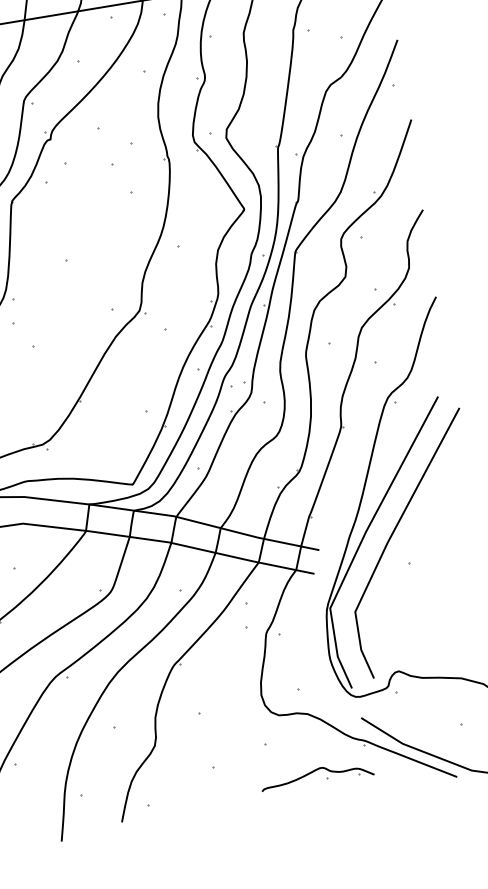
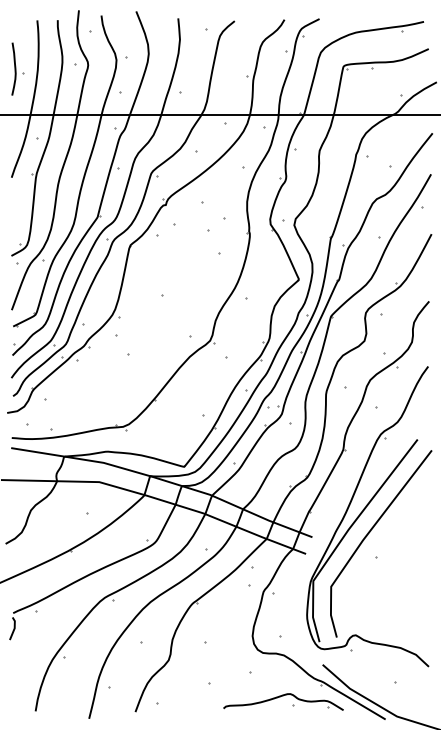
part: (317, 775) -> (283, 701), size x1.43

